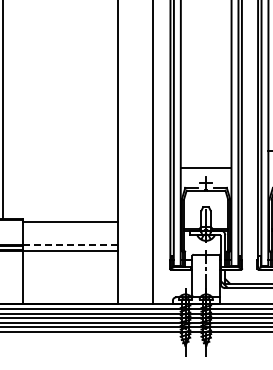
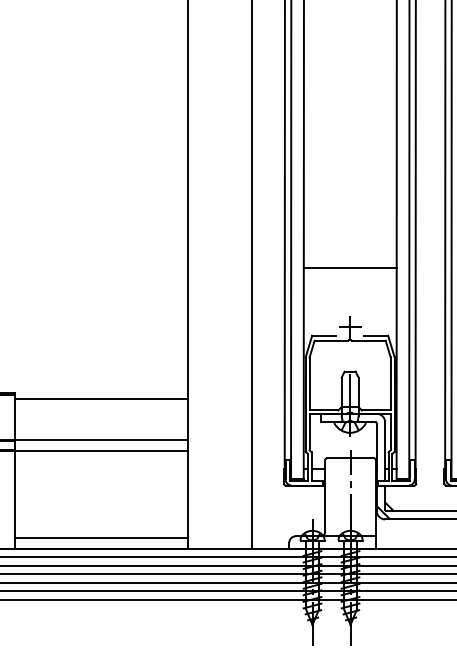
line: (205, 167) -> (349, 267), moved
line: (70, 244) -> (101, 439), dashed -> solid
line: (70, 298) -> (101, 538), added

